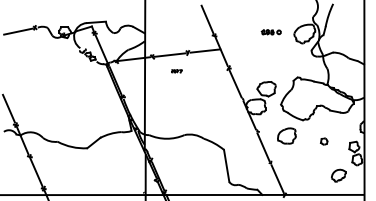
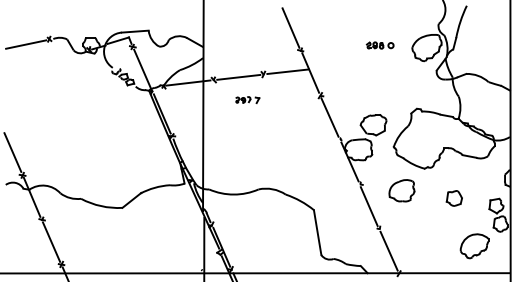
part: (176, 70) -> (247, 99), size x1.67
part: (323, 141) -> (453, 198), size x1.67
part: (338, 175) -> (474, 246), size x1.43

